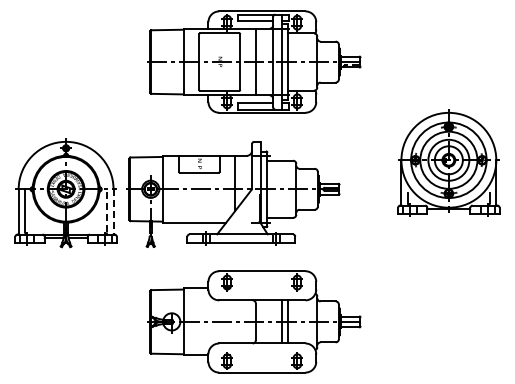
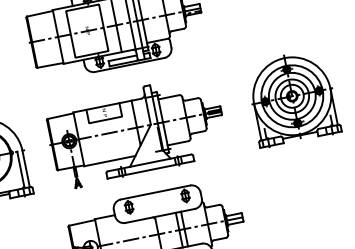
part: (448, 162) -> (292, 98), moved
part: (233, 194) -> (136, 132), moved
line: (107, 210) -> (21, 168), dashed -> solid
line: (113, 211) -> (26, 168), dashed -> solid

